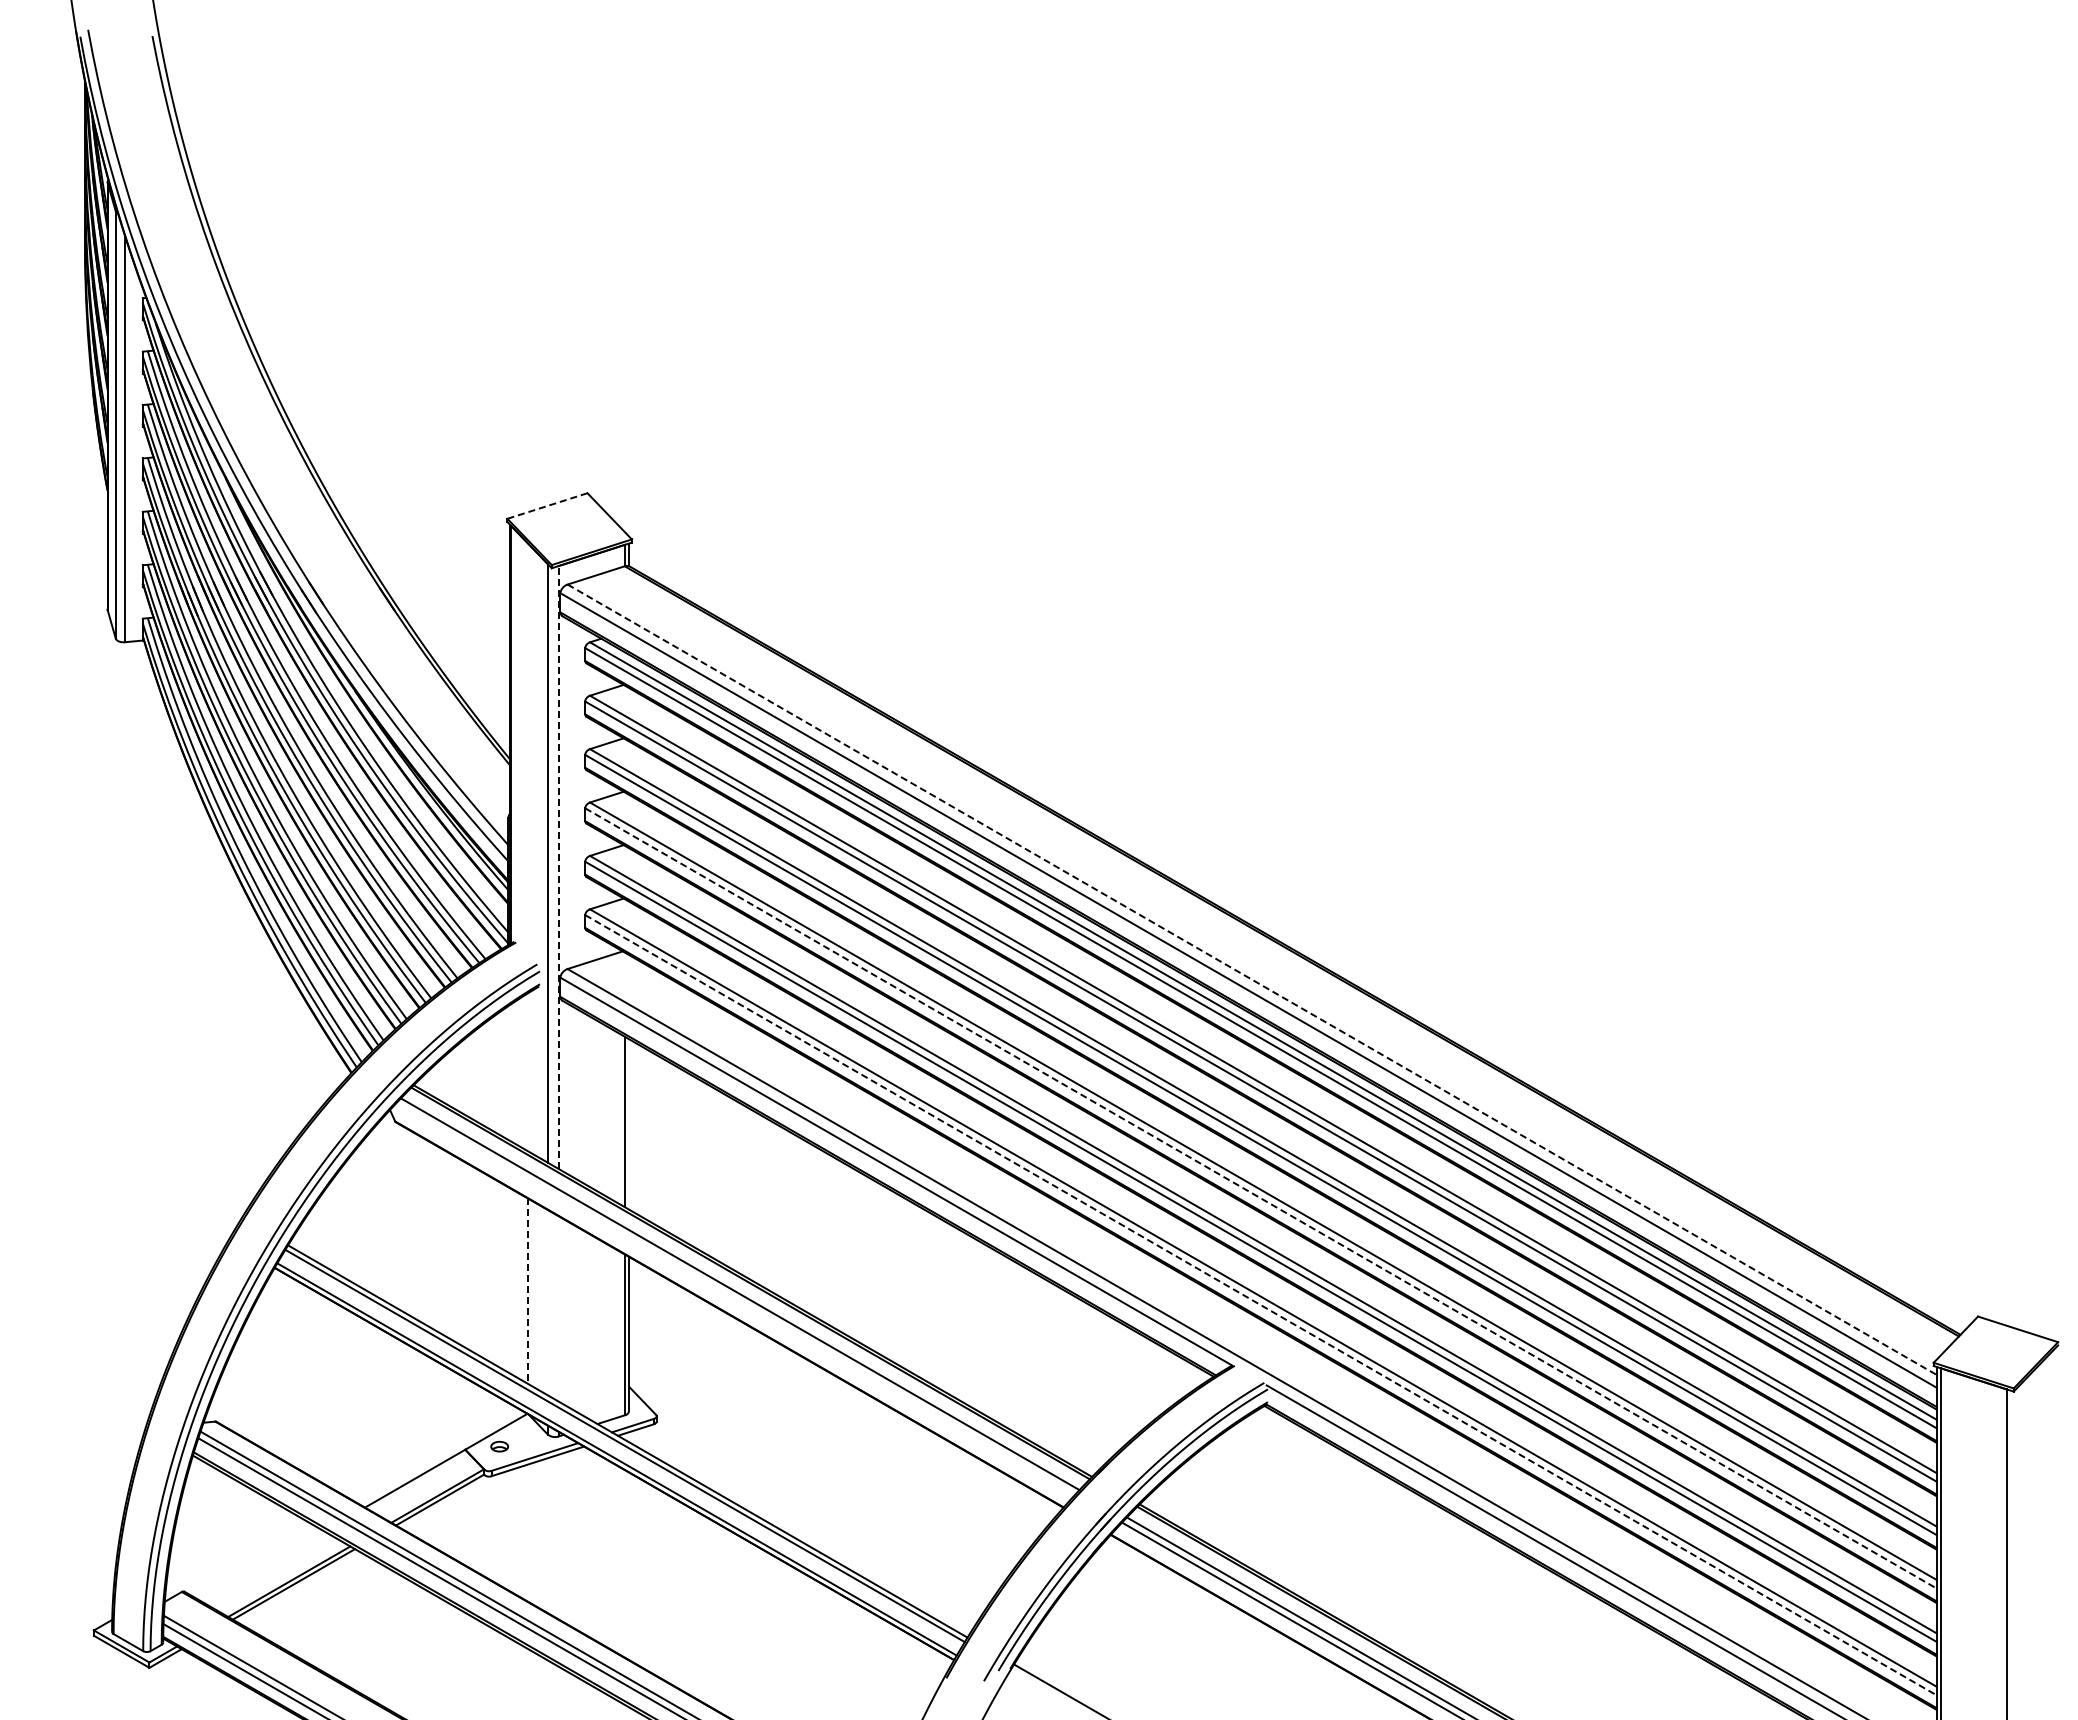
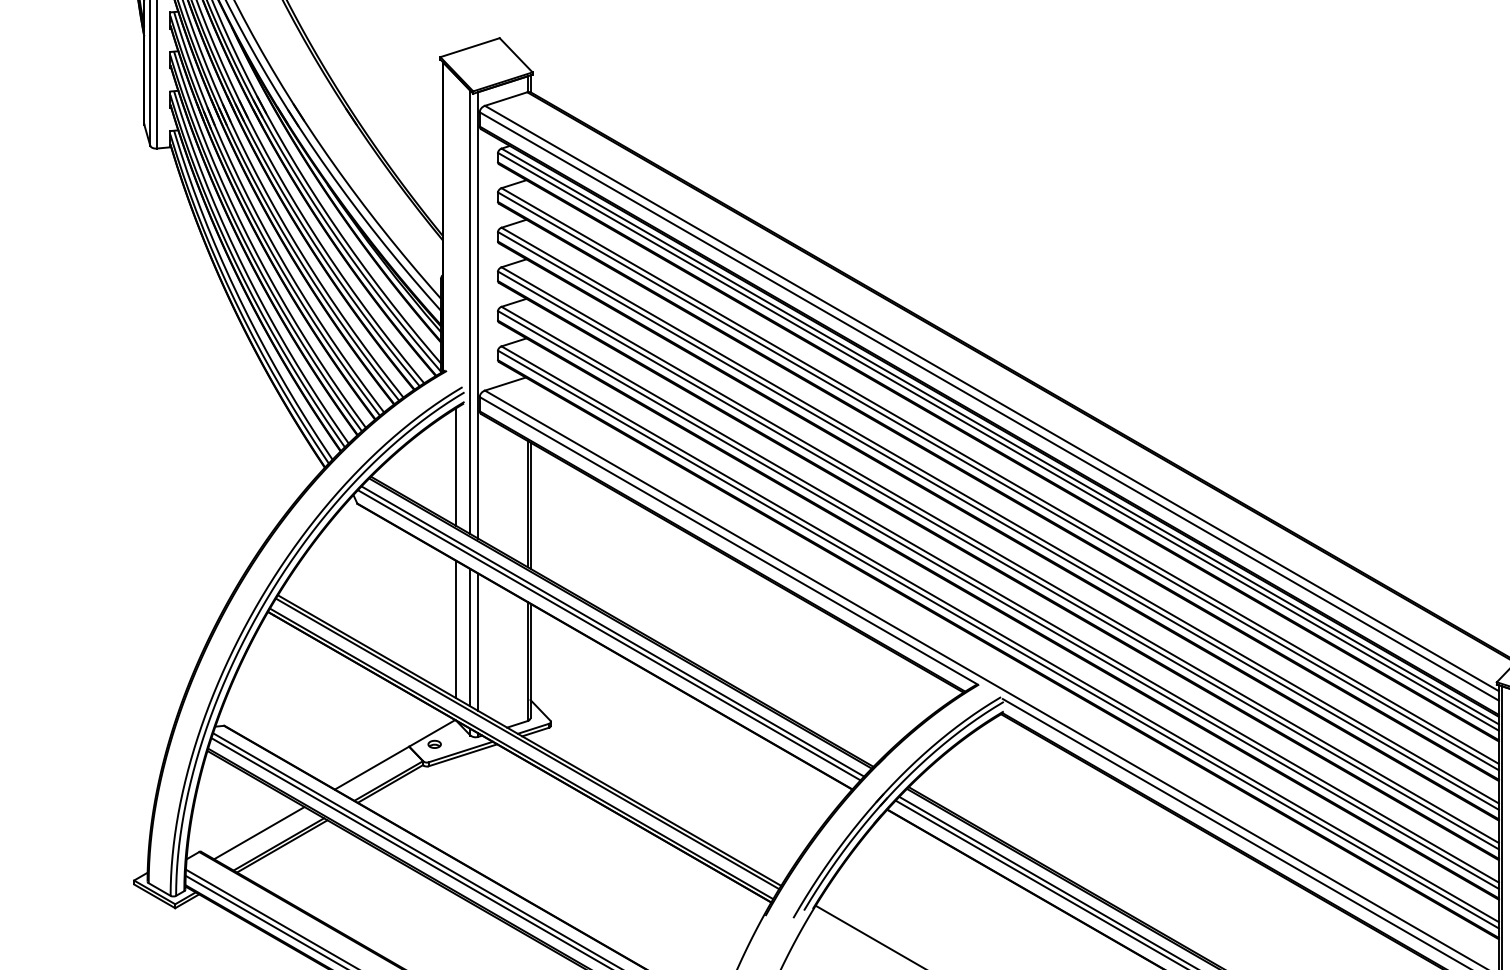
line: (546, 506) -> (469, 48), dashed -> solid
line: (558, 867) -> (478, 315), dashed -> solid
line: (1252, 979) -> (992, 398), dashed -> solid
line: (527, 1072) -> (455, 467), added
line: (629, 1124) -> (530, 505), added
line: (1261, 1198) -> (998, 560), dashed -> solid
line: (527, 1291) -> (455, 629), dashed -> solid
line: (735, 1299) -> (609, 635), added
line: (548, 1302) -> (470, 637), added
line: (1261, 1305) -> (998, 639), dashed -> solid
line: (558, 1308) -> (478, 642), added
line: (262, 1566) -> (258, 833), added

